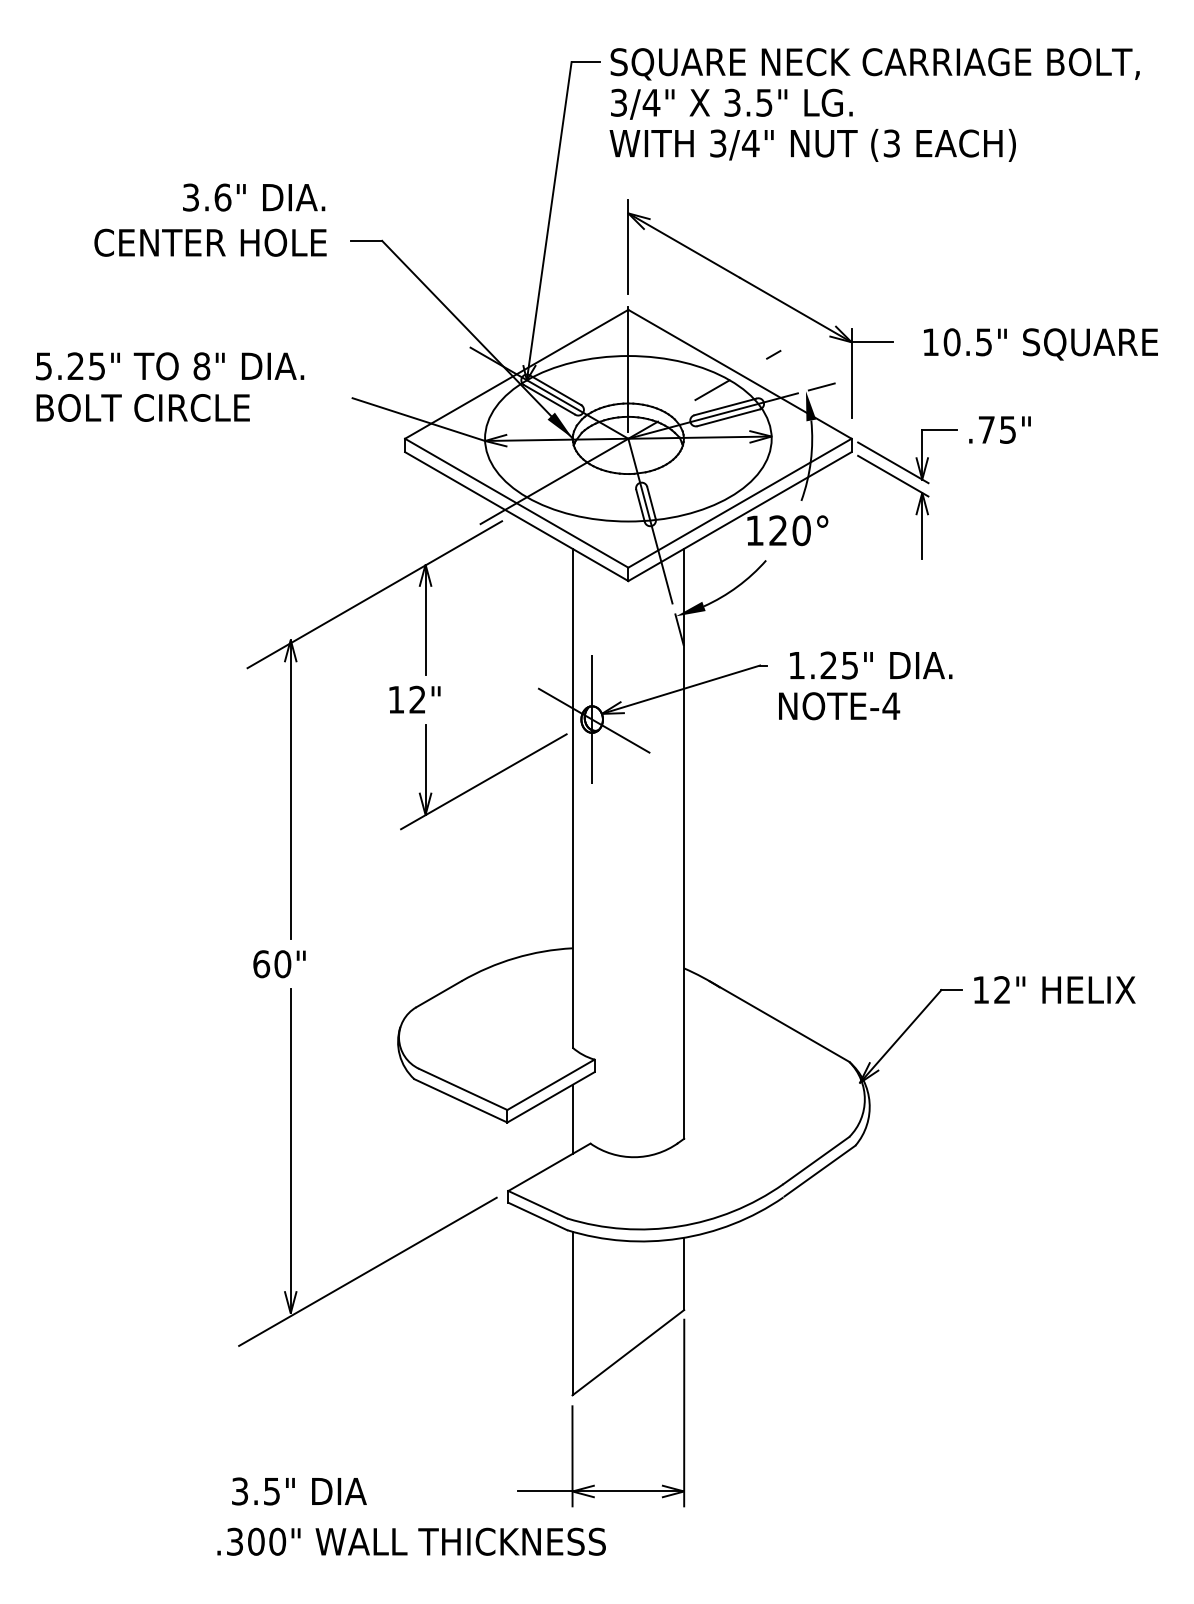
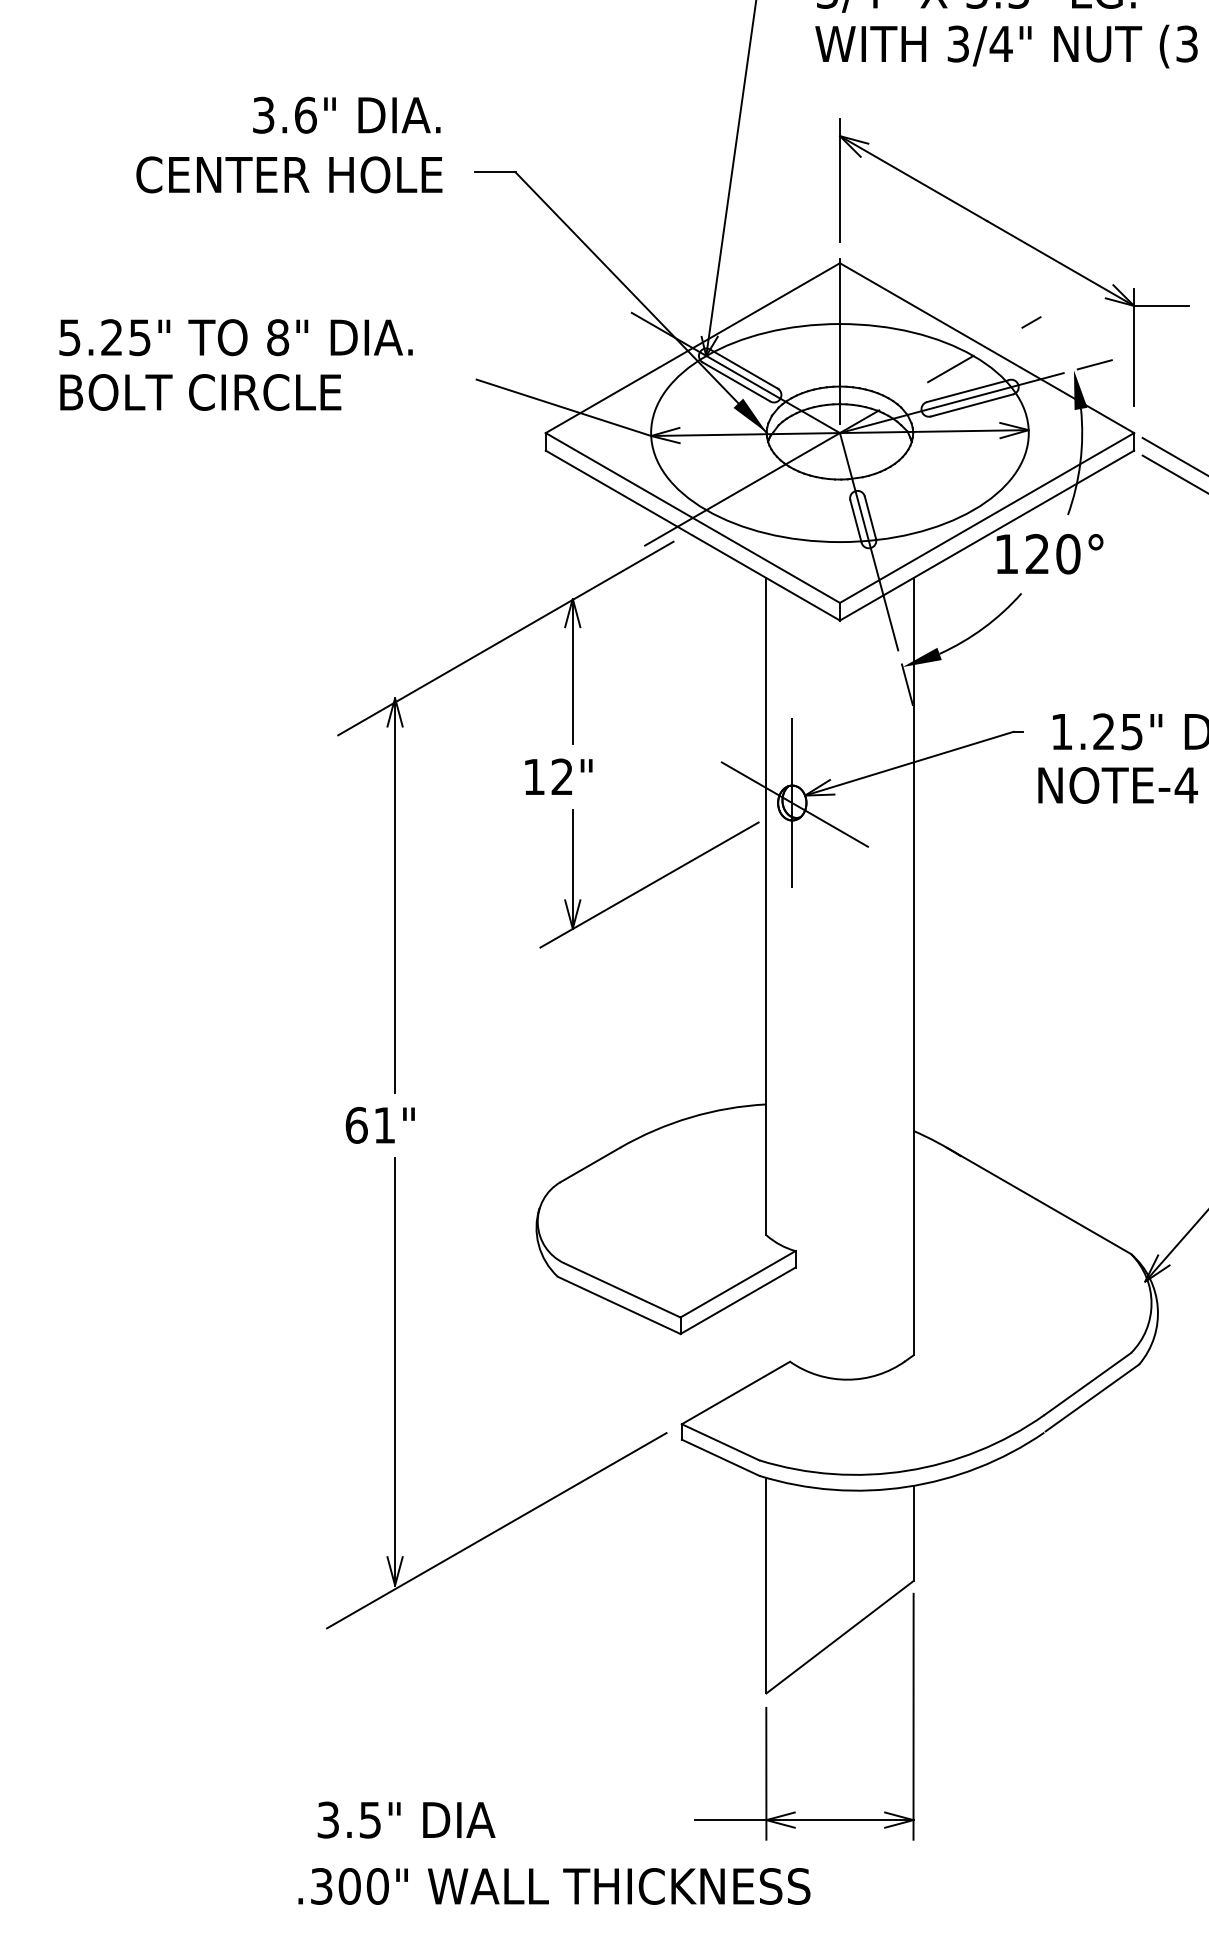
text: (282, 964) -> (384, 1125), 60" -> 61"
line: (572, 1118) -> (766, 1328), removed

